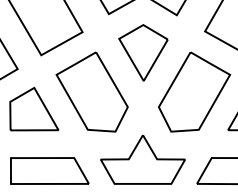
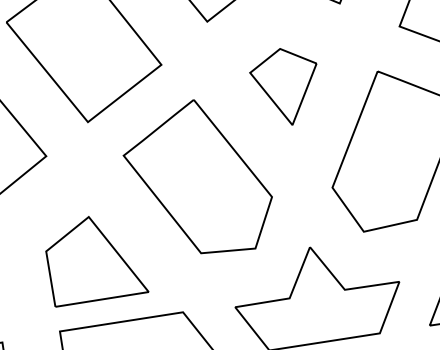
part: (143, 52) -> (286, 86), size x0.7
part: (34, 108) -> (95, 257), moved

